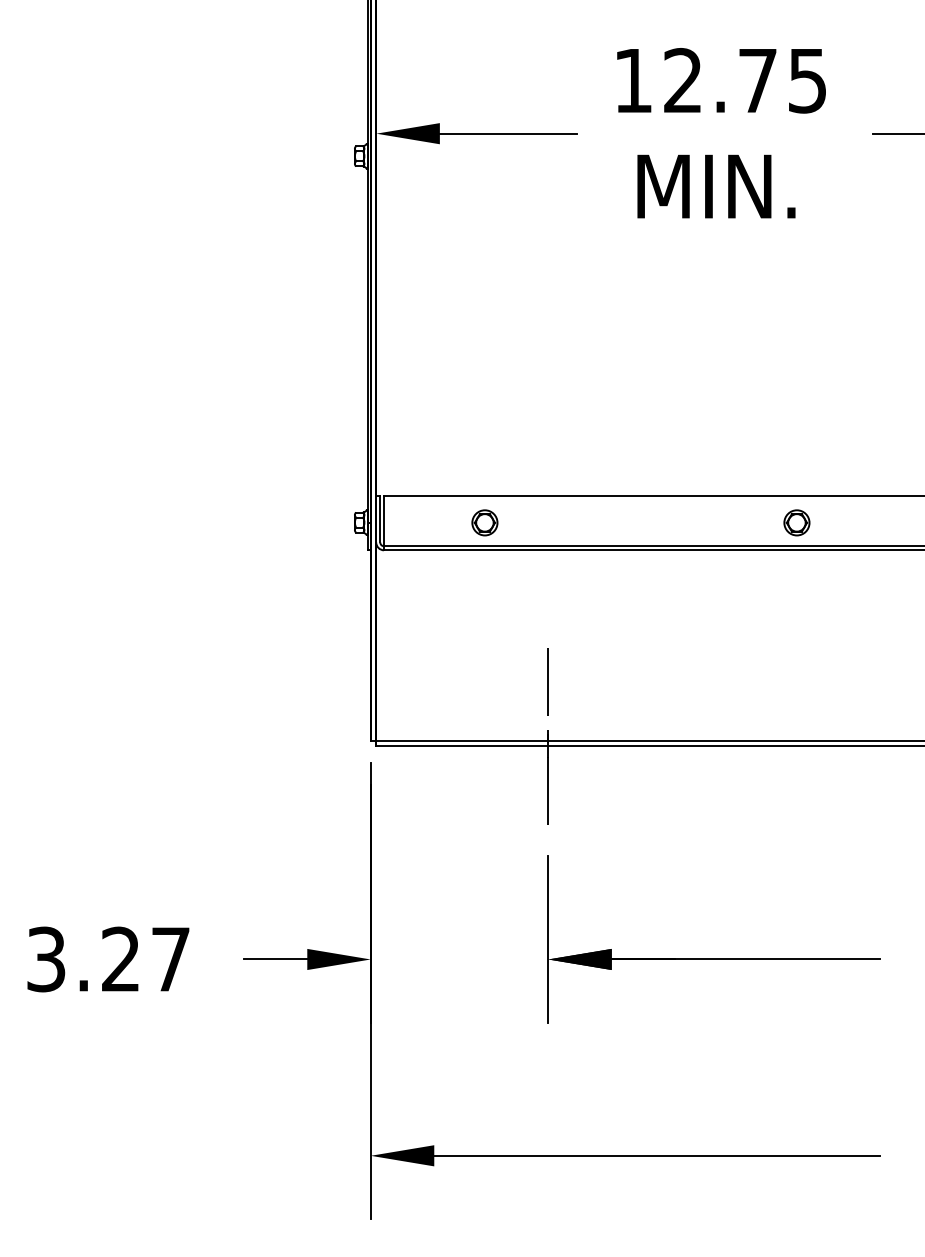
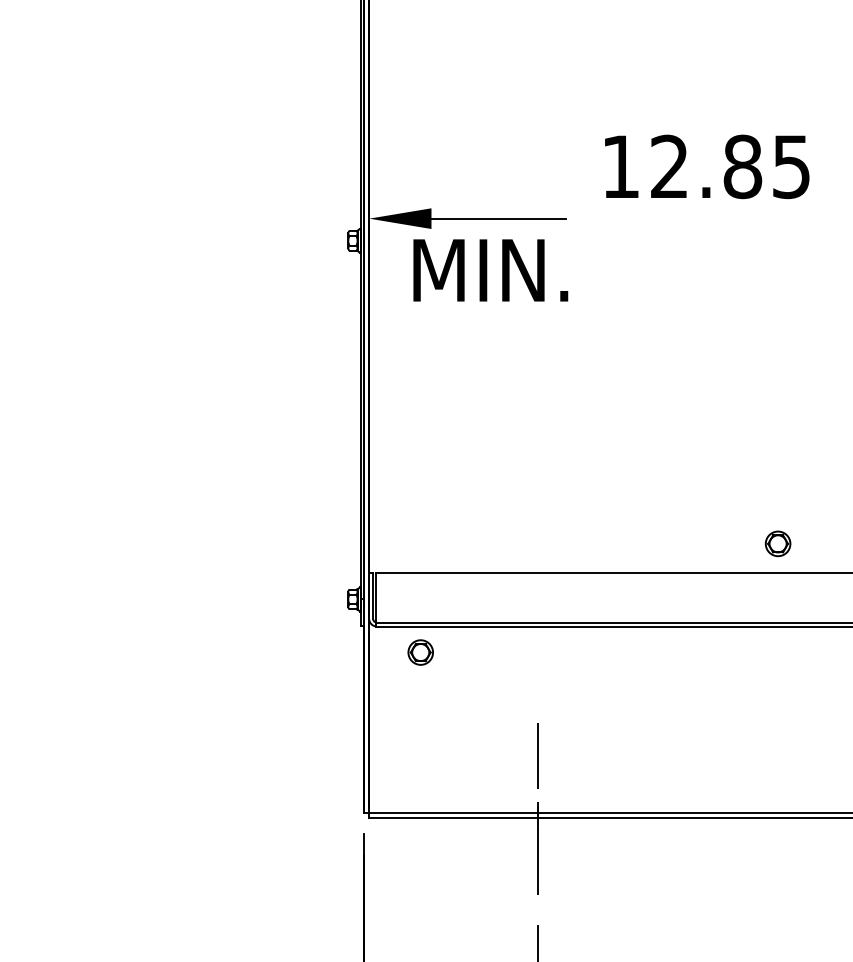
text: (757, 80) -> (742, 166), 12.75 -> 12.85
text: (716, 186) -> (490, 270), moved
part: (484, 522) -> (420, 652), moved
part: (796, 522) -> (777, 543), moved

